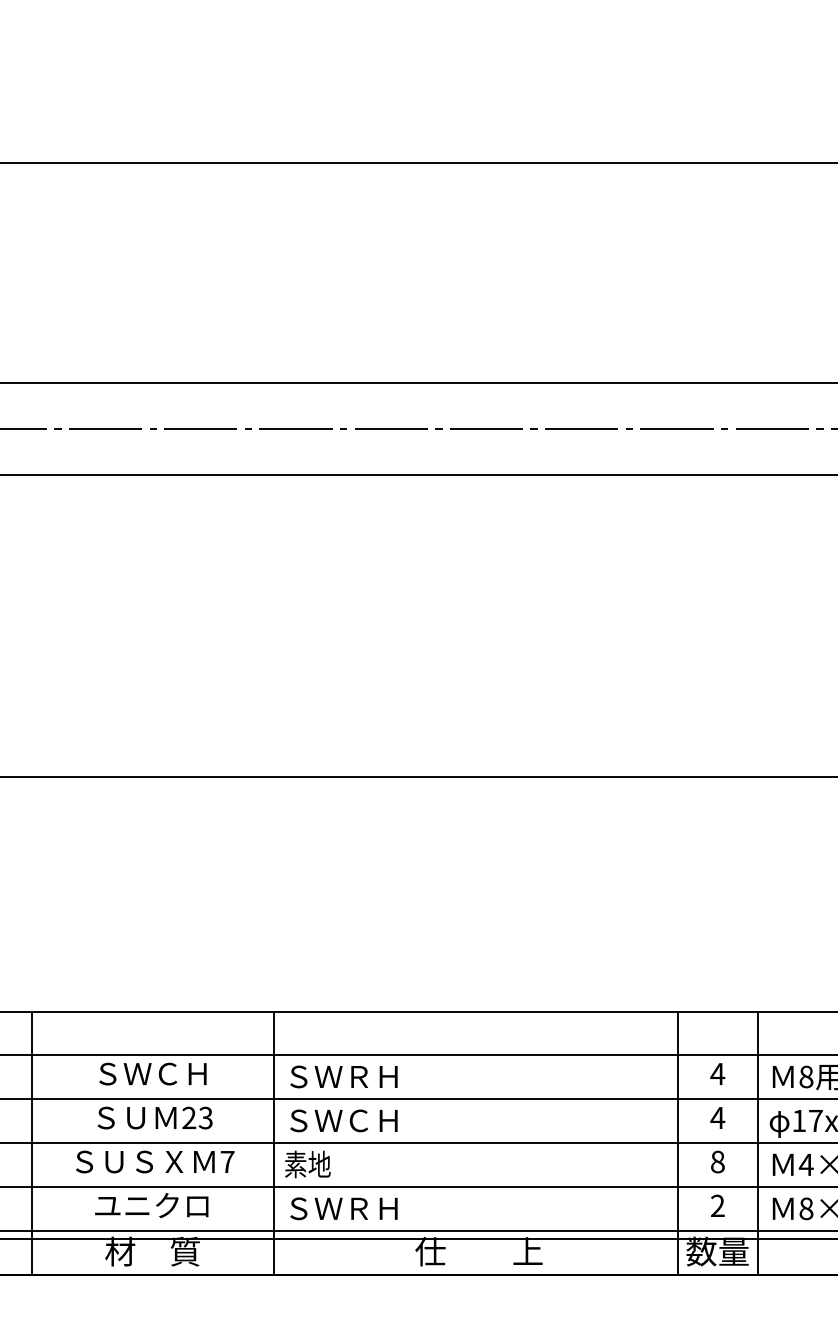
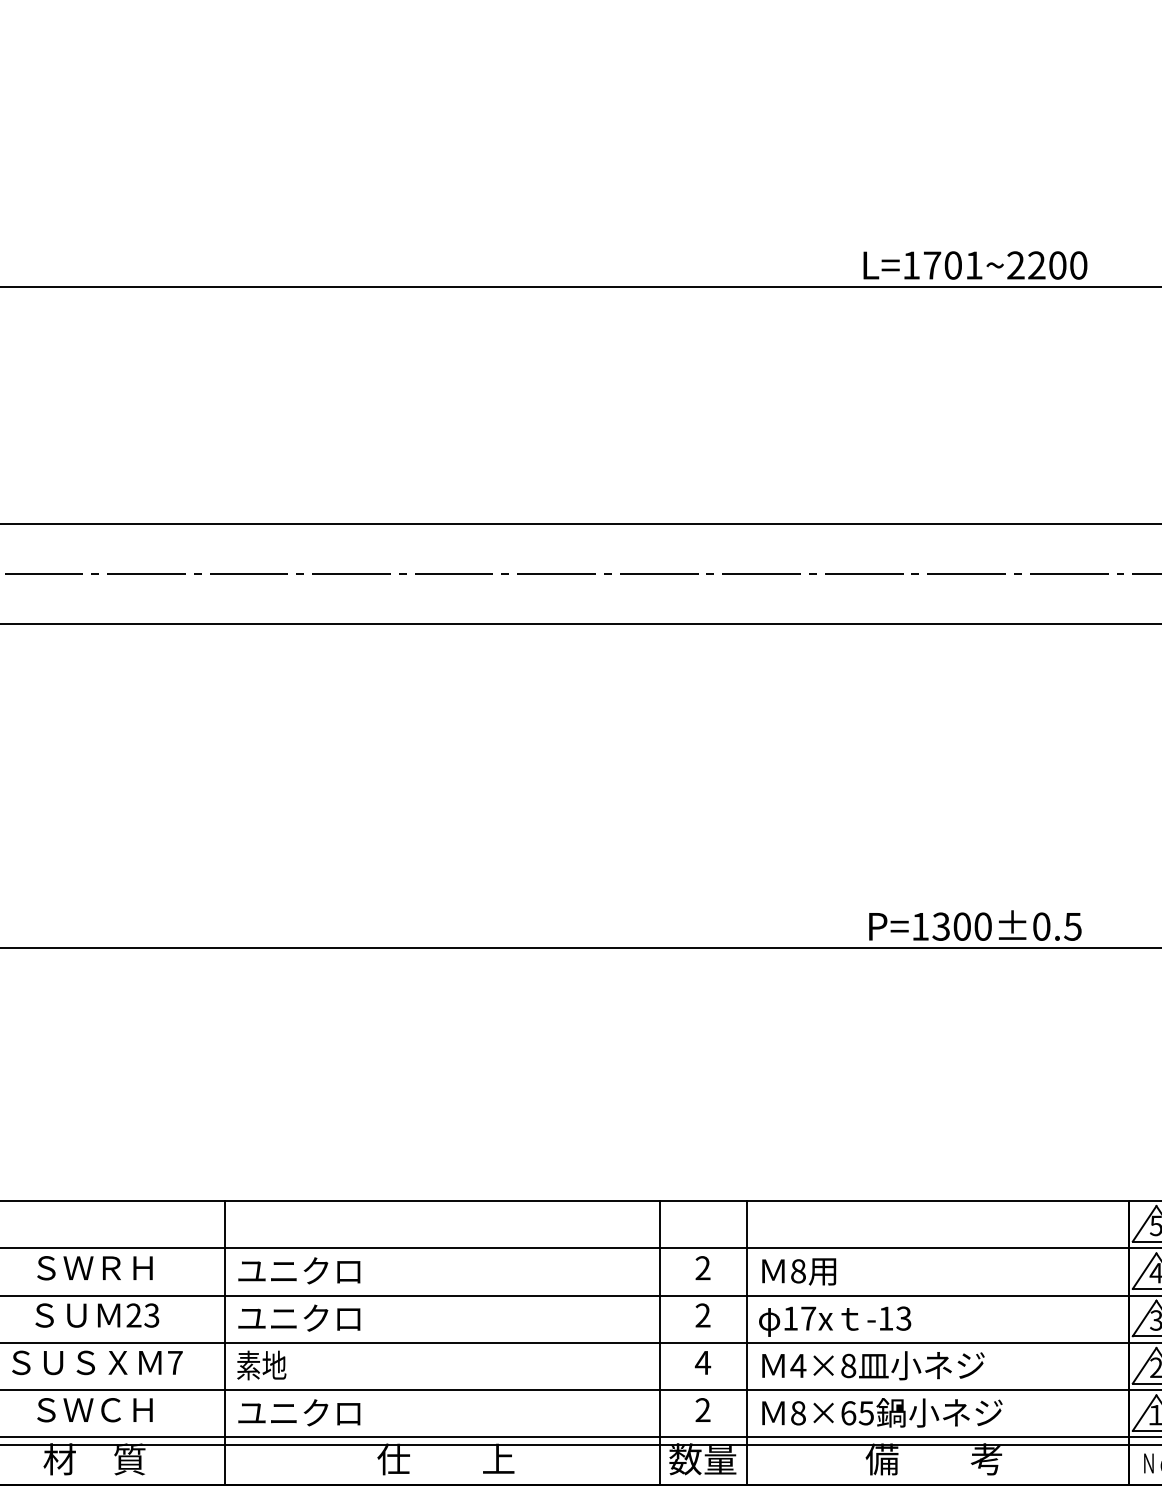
text: (167, 1074) -> (110, 1268), ＳＷＣＨ -> ＳＷＲＨ
text: (717, 1074) -> (702, 1268), 4 -> 2
text: (342, 1076) -> (299, 1270), ＳＷＲＨ -> ユニクロ
text: (717, 1118) -> (702, 1315), 4 -> 2
text: (342, 1119) -> (299, 1317), ＳＷＣＨ -> ユニクロ
text: (717, 1161) -> (702, 1362), 8 -> 4
text: (151, 1205) -> (93, 1409), ユニクロ -> ＳＷＣＨ
text: (342, 1208) -> (299, 1412), ＳＷＲＨ -> ユニクロ

